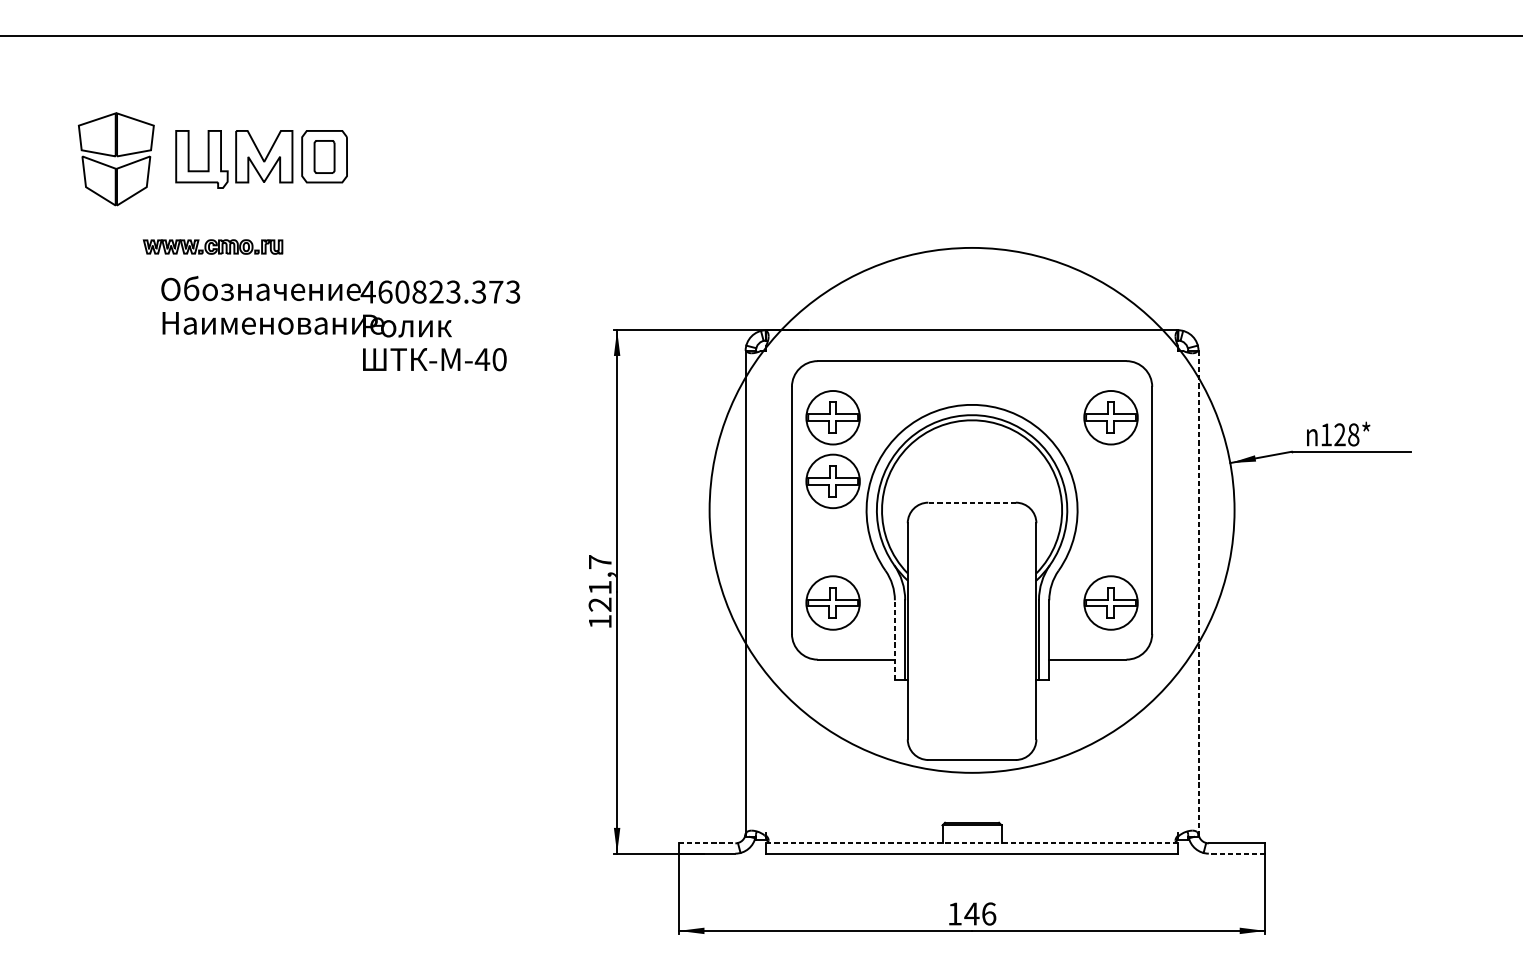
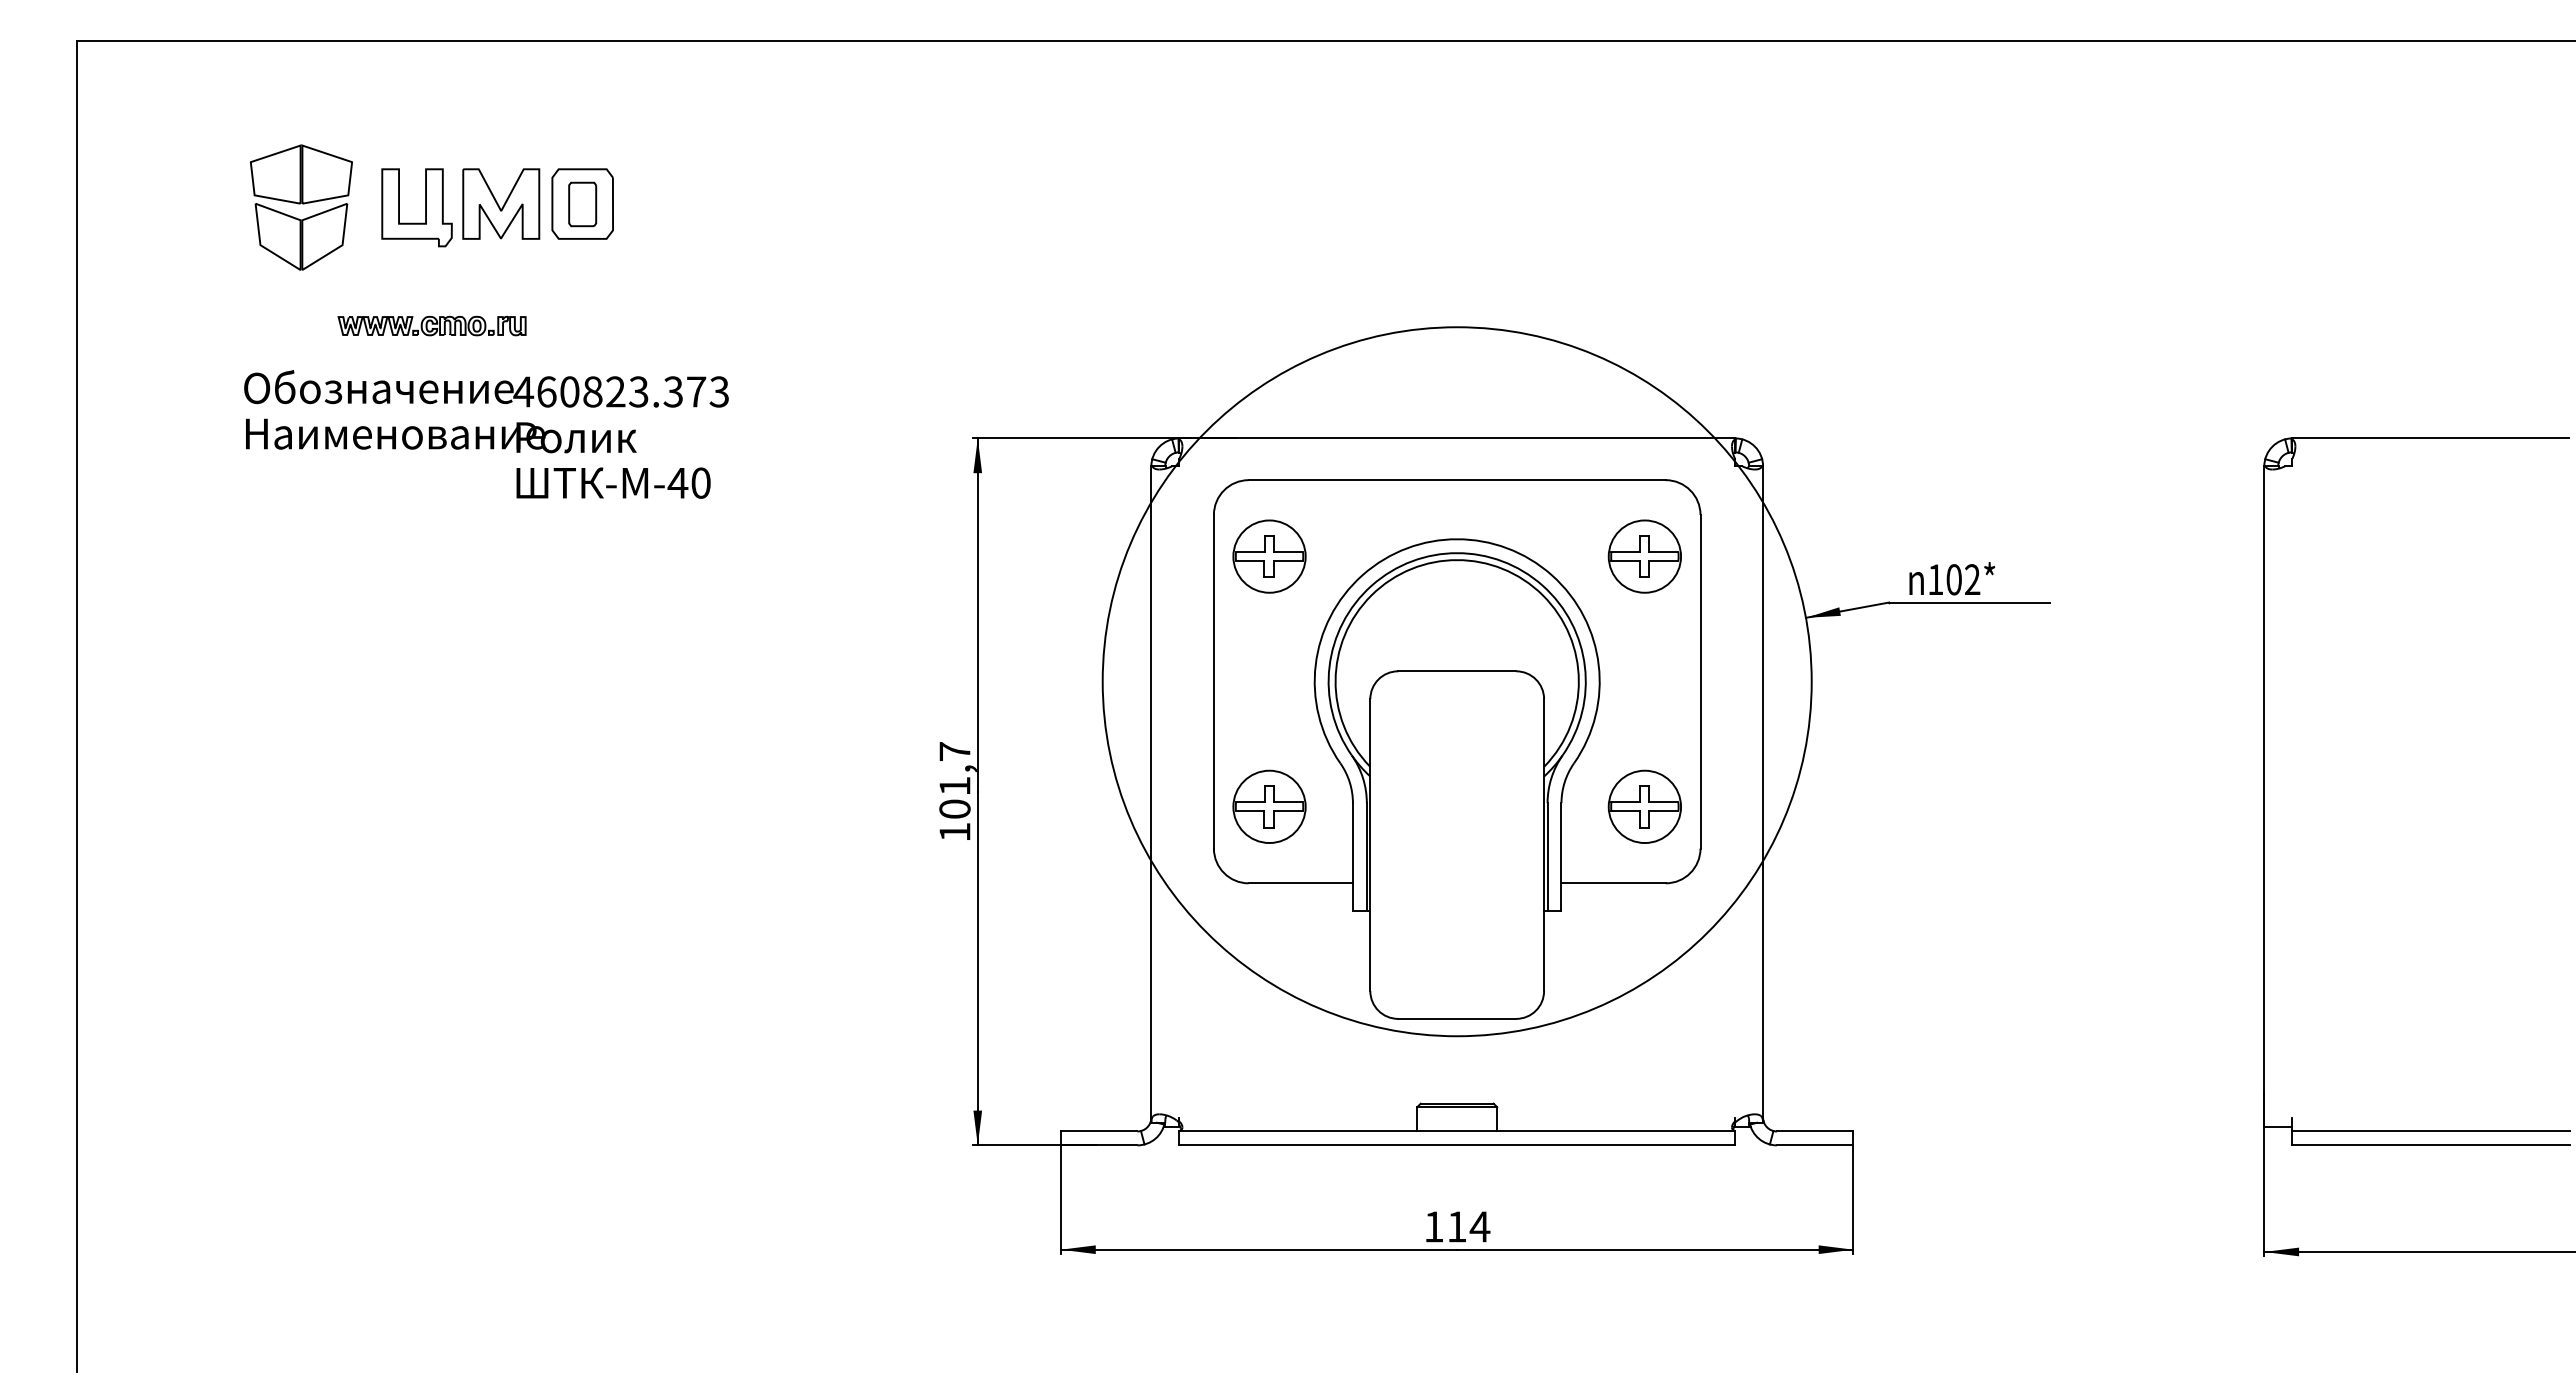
text: (340, 323) -> (486, 434), moved
text: (1346, 434) -> (1963, 579), 128* -> 102*
part: (833, 481) -> (1269, 642), removed
line: (971, 502) -> (1456, 671), dashed -> solid
line: (1198, 593) -> (1763, 794), dashed -> solid
text: (599, 604) -> (954, 808), 121,7 -> 101,7
line: (894, 640) -> (1352, 857), dashed -> solid
line: (707, 843) -> (1099, 1131), dashed -> solid
line: (972, 843) -> (1457, 1131), dashed -> solid
line: (1236, 853) -> (1814, 1145), dashed -> solid
text: (980, 913) -> (1468, 1226), 146 -> 114

